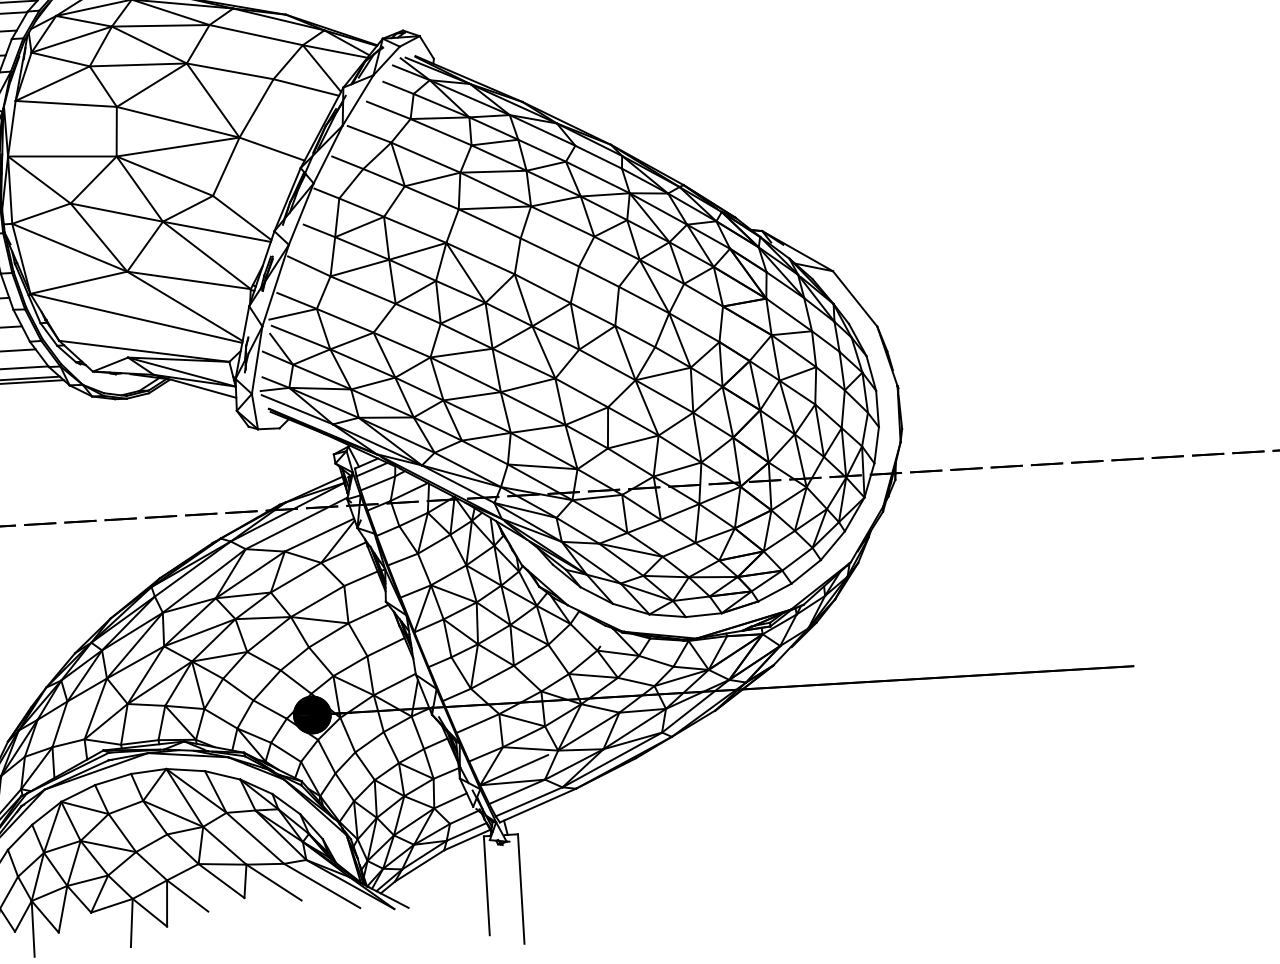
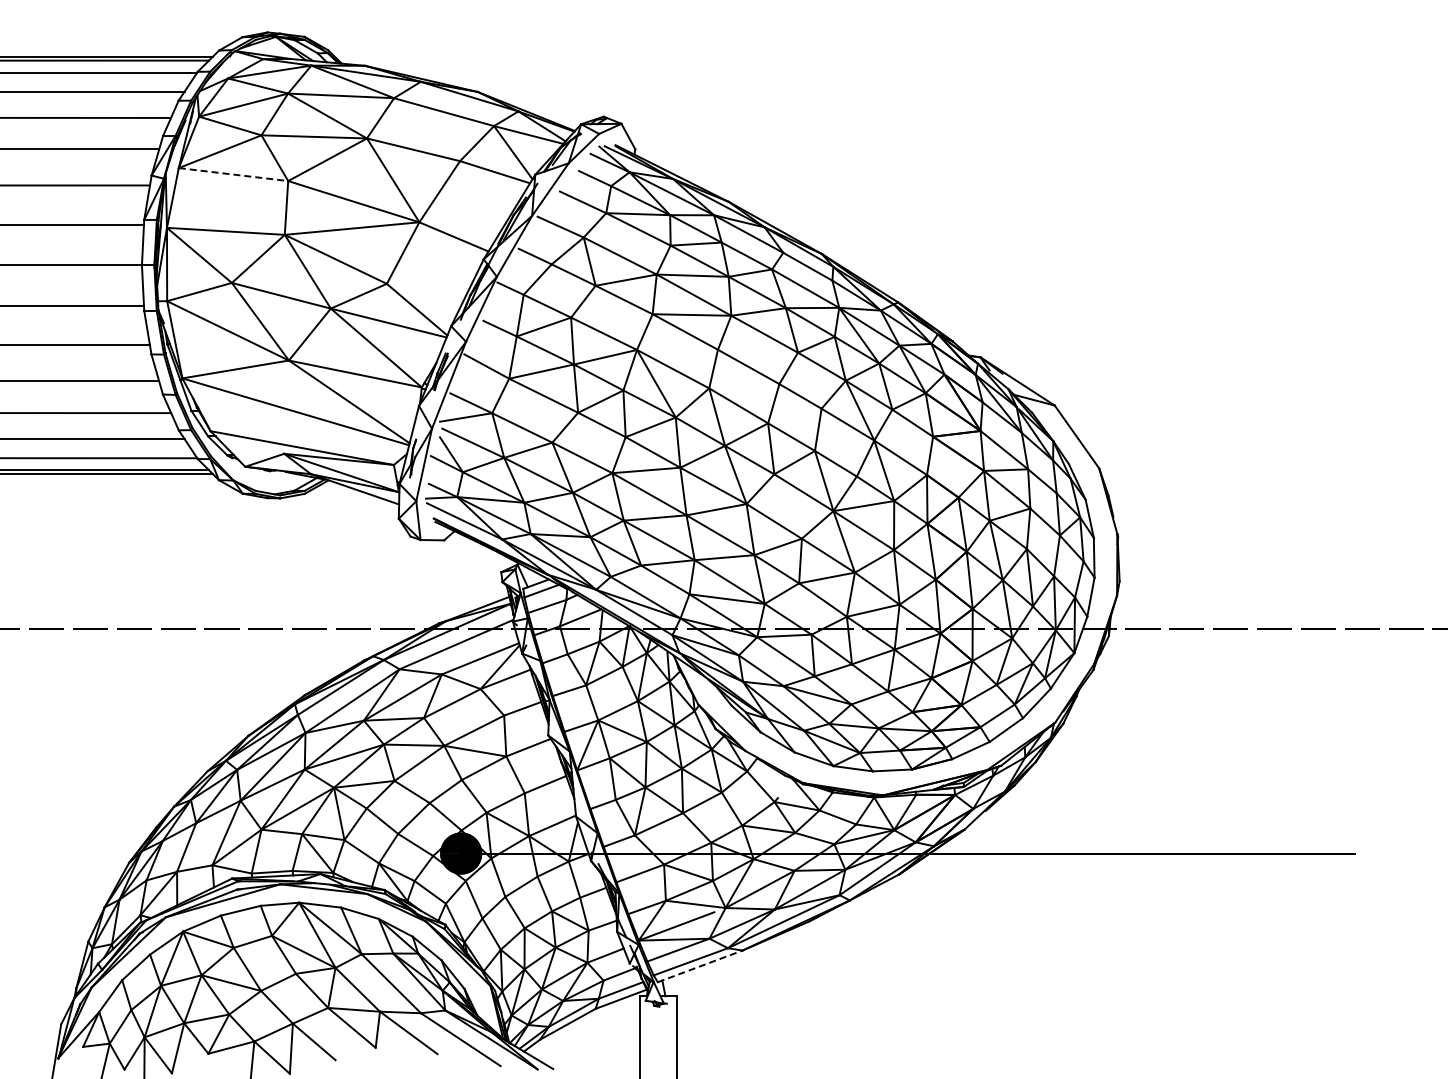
line: (67, 103) -> (234, 174), solid -> dashed
line: (538, 805) -> (700, 966), solid -> dashed

